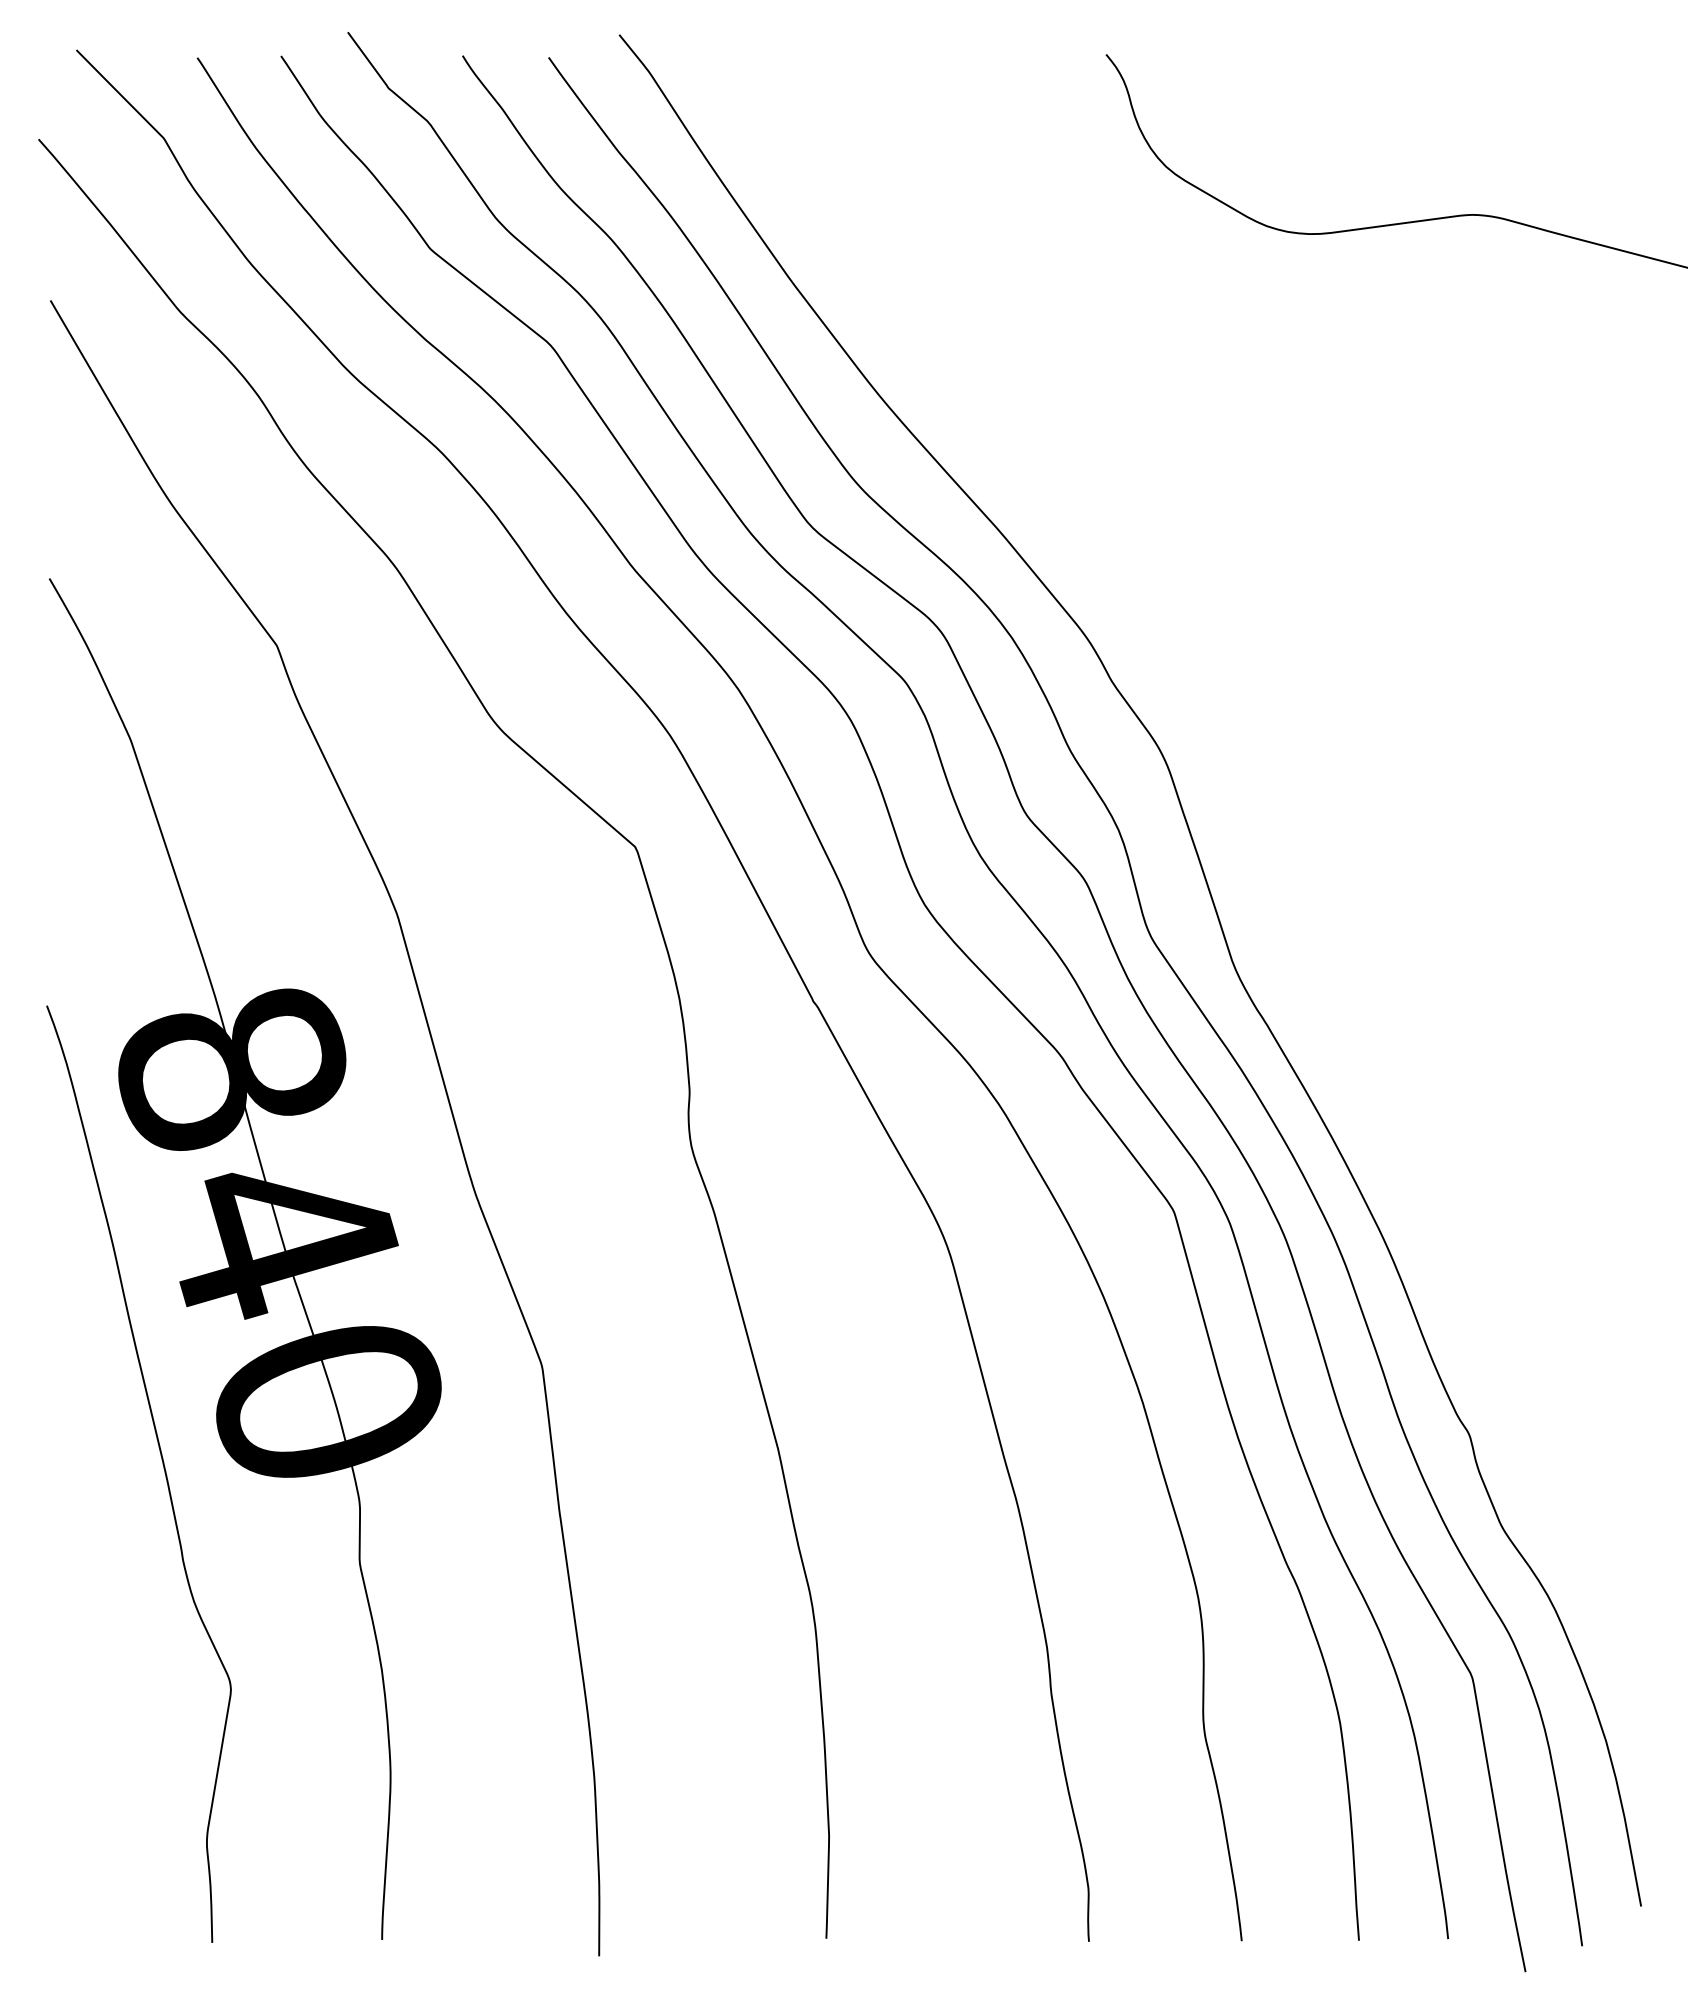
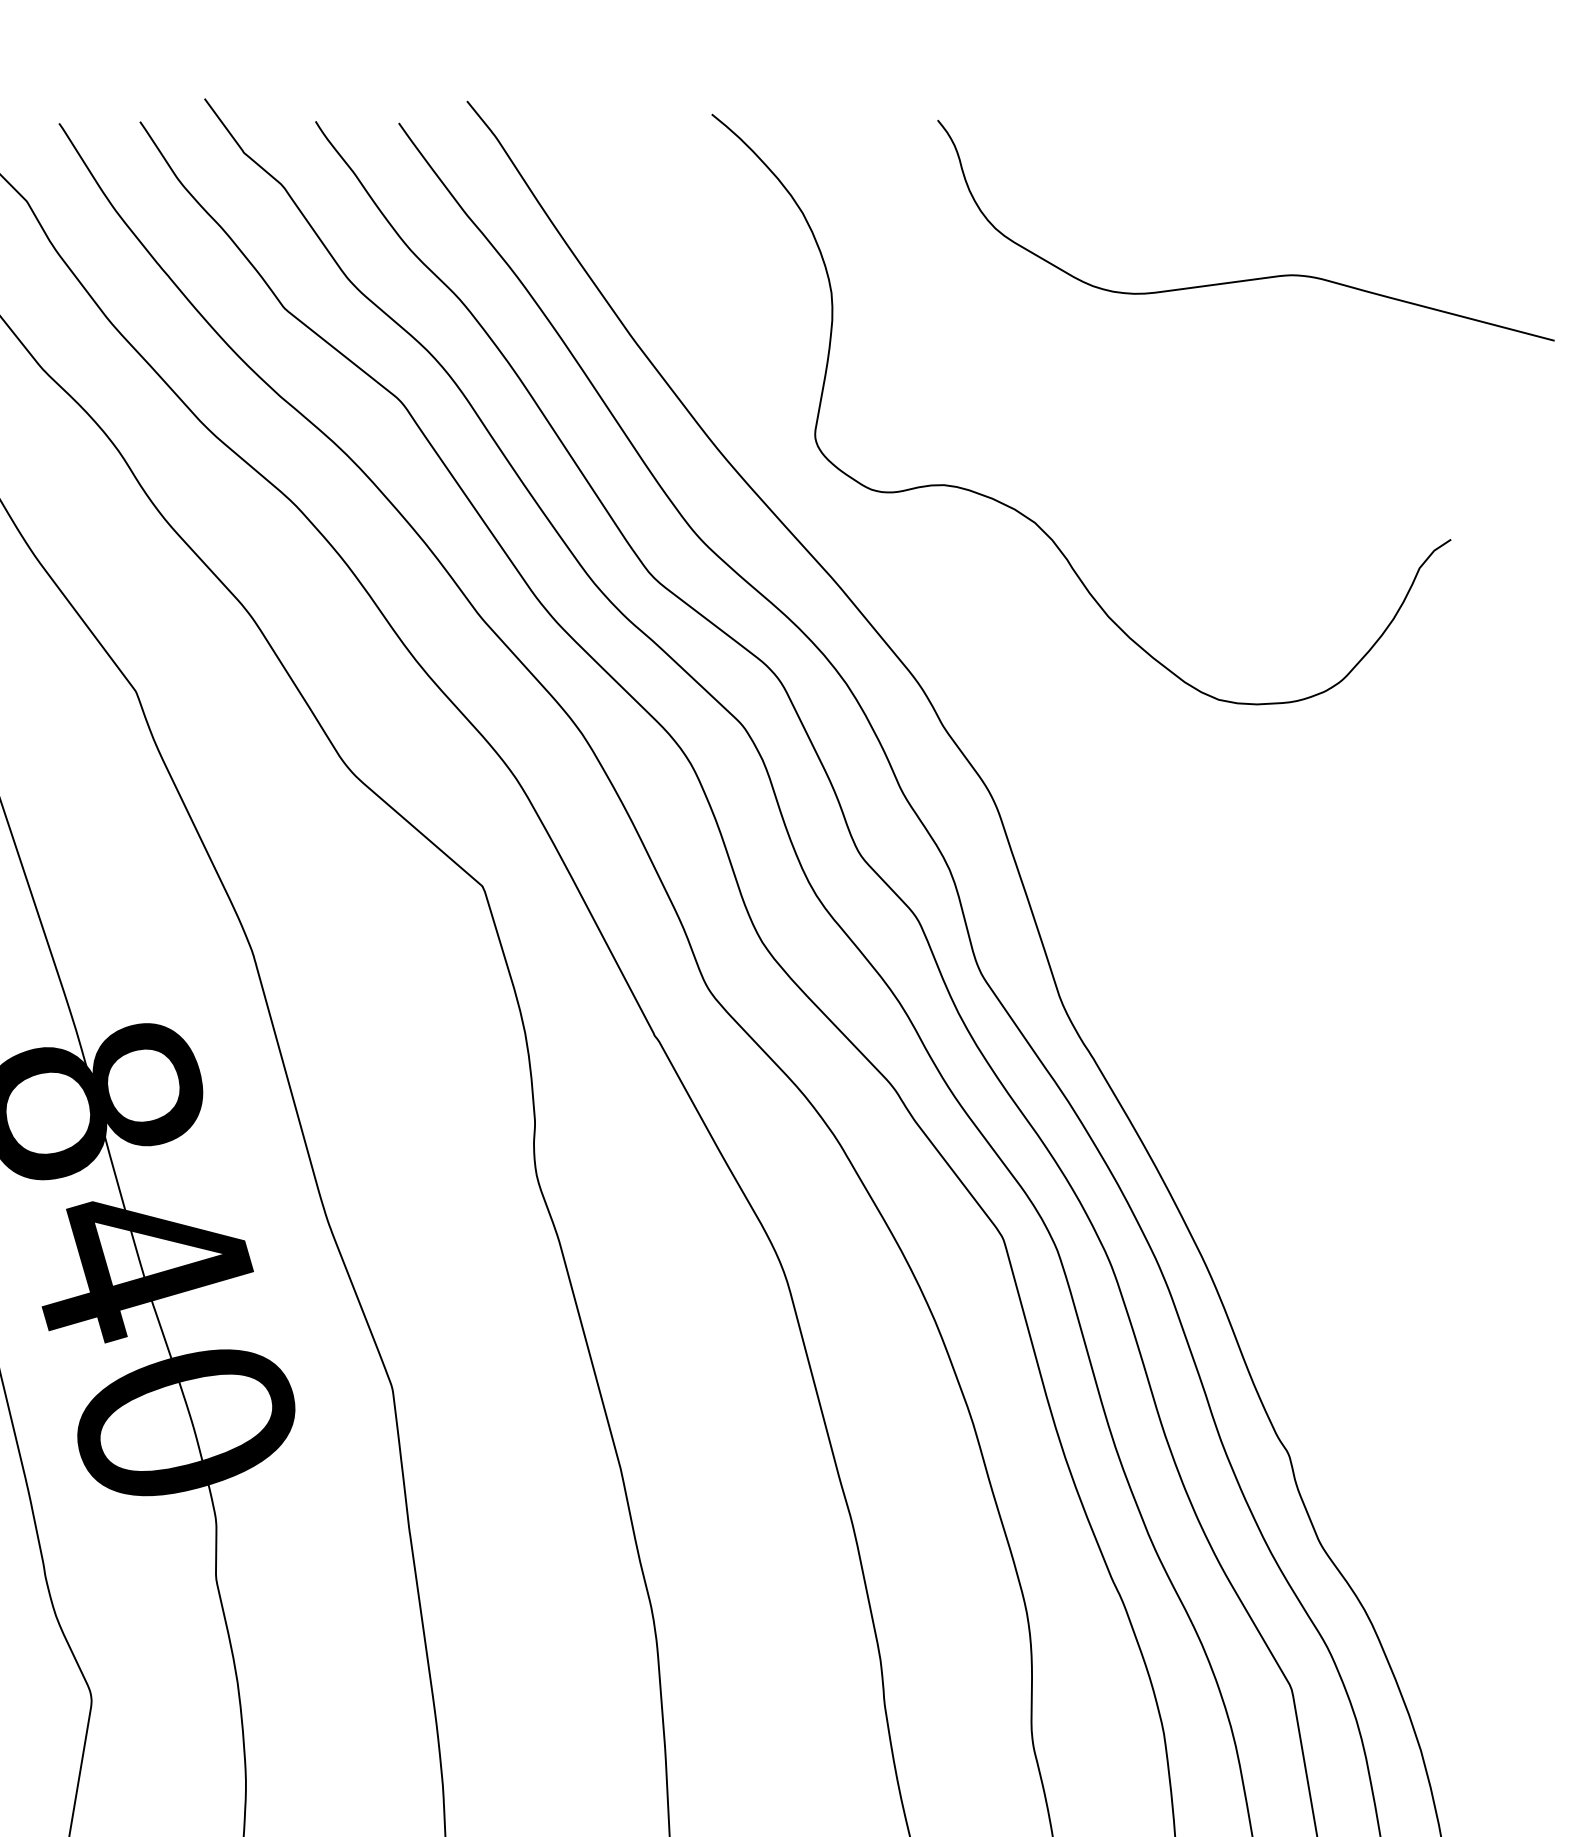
curve: (1188, 457) -> (1017, 509), added

